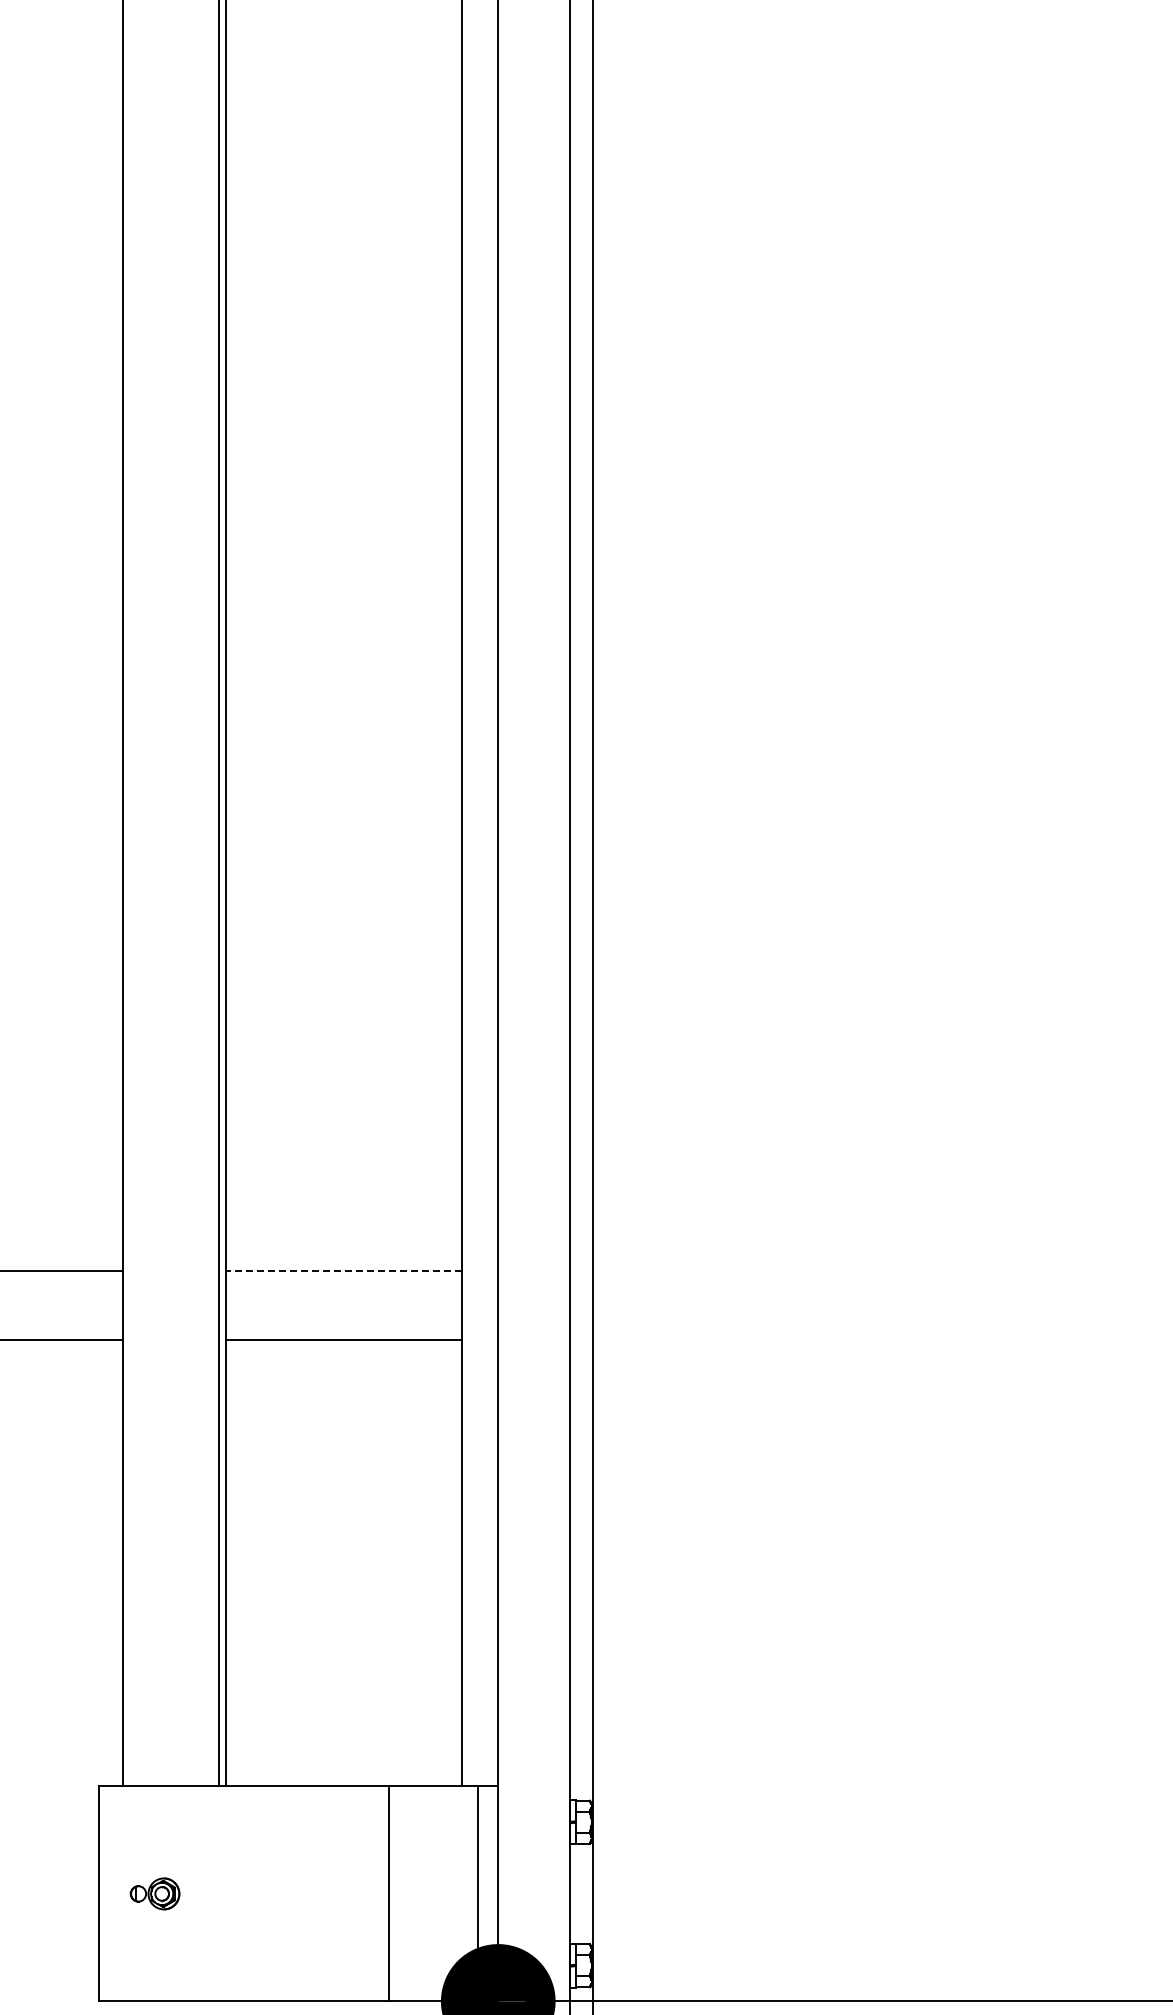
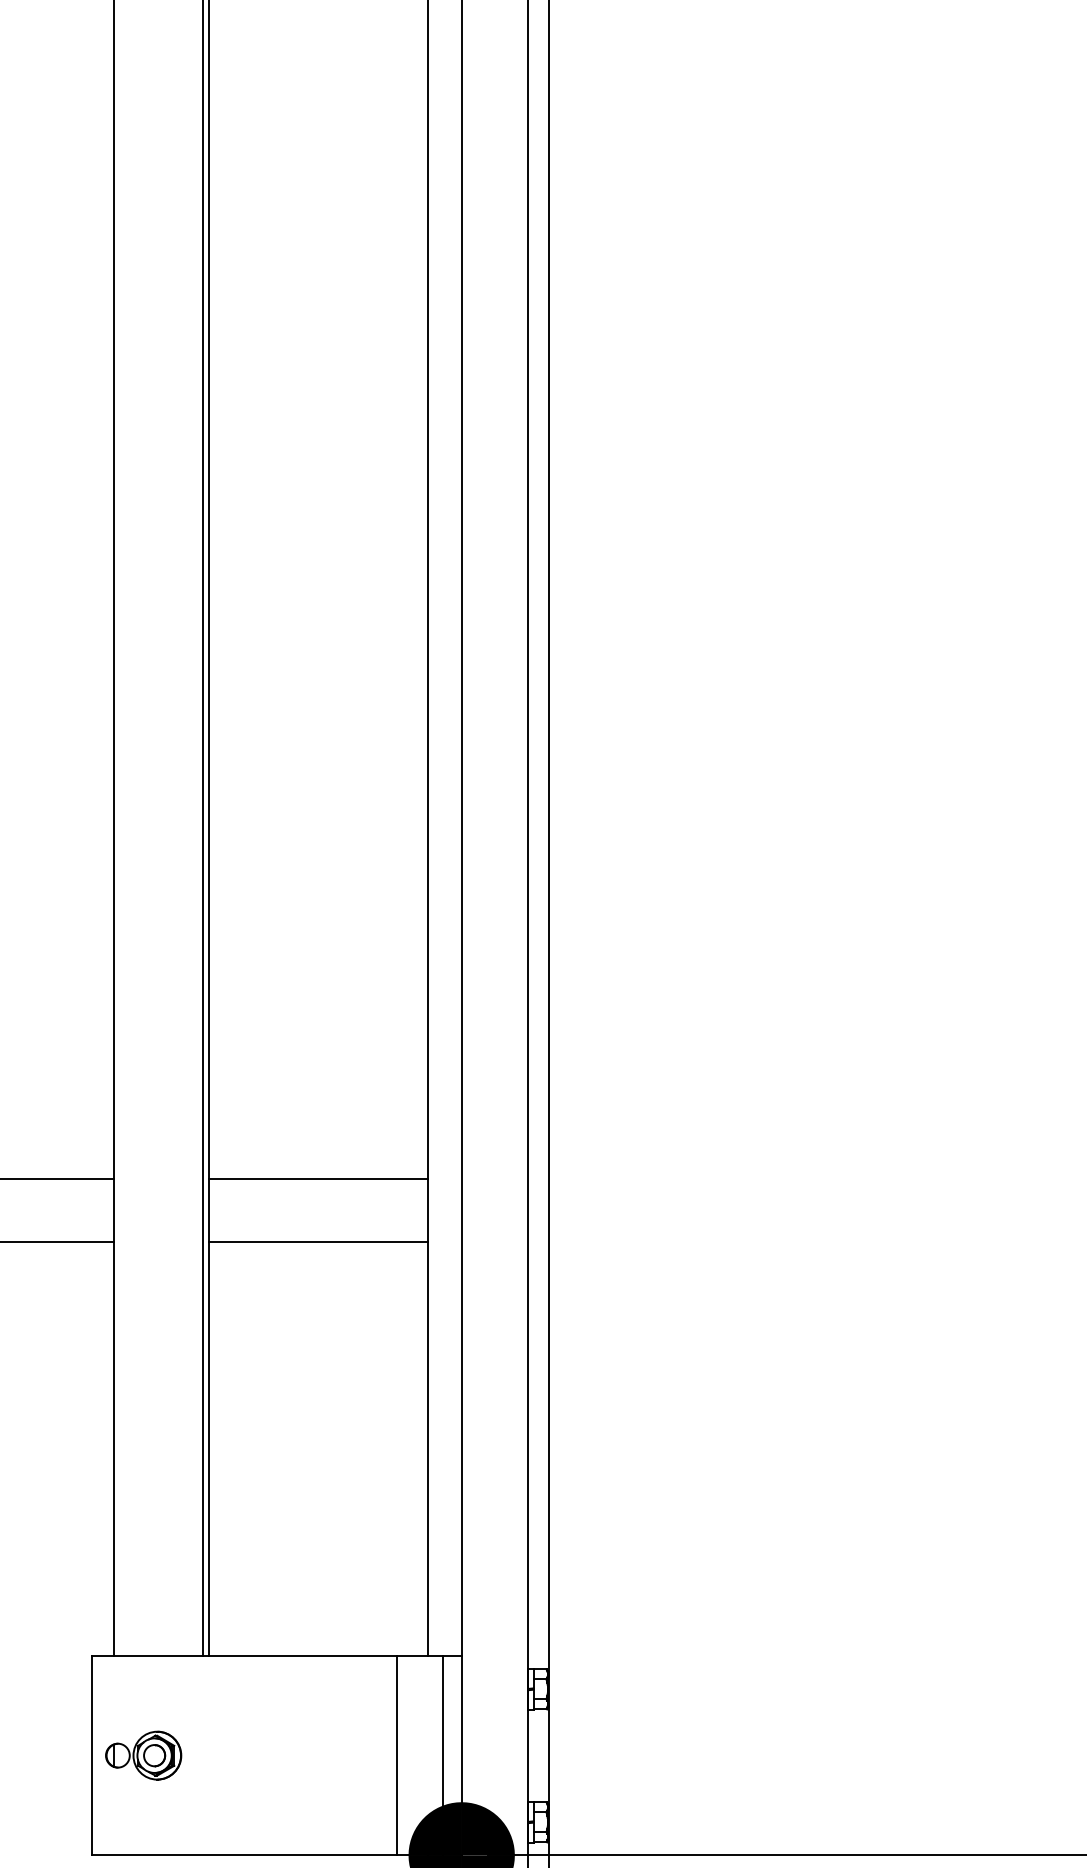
line: (343, 1271) -> (318, 1178), dashed -> solid
part: (154, 1893) -> (143, 1755), size x1.67
line: (389, 1893) -> (397, 1755), moved

